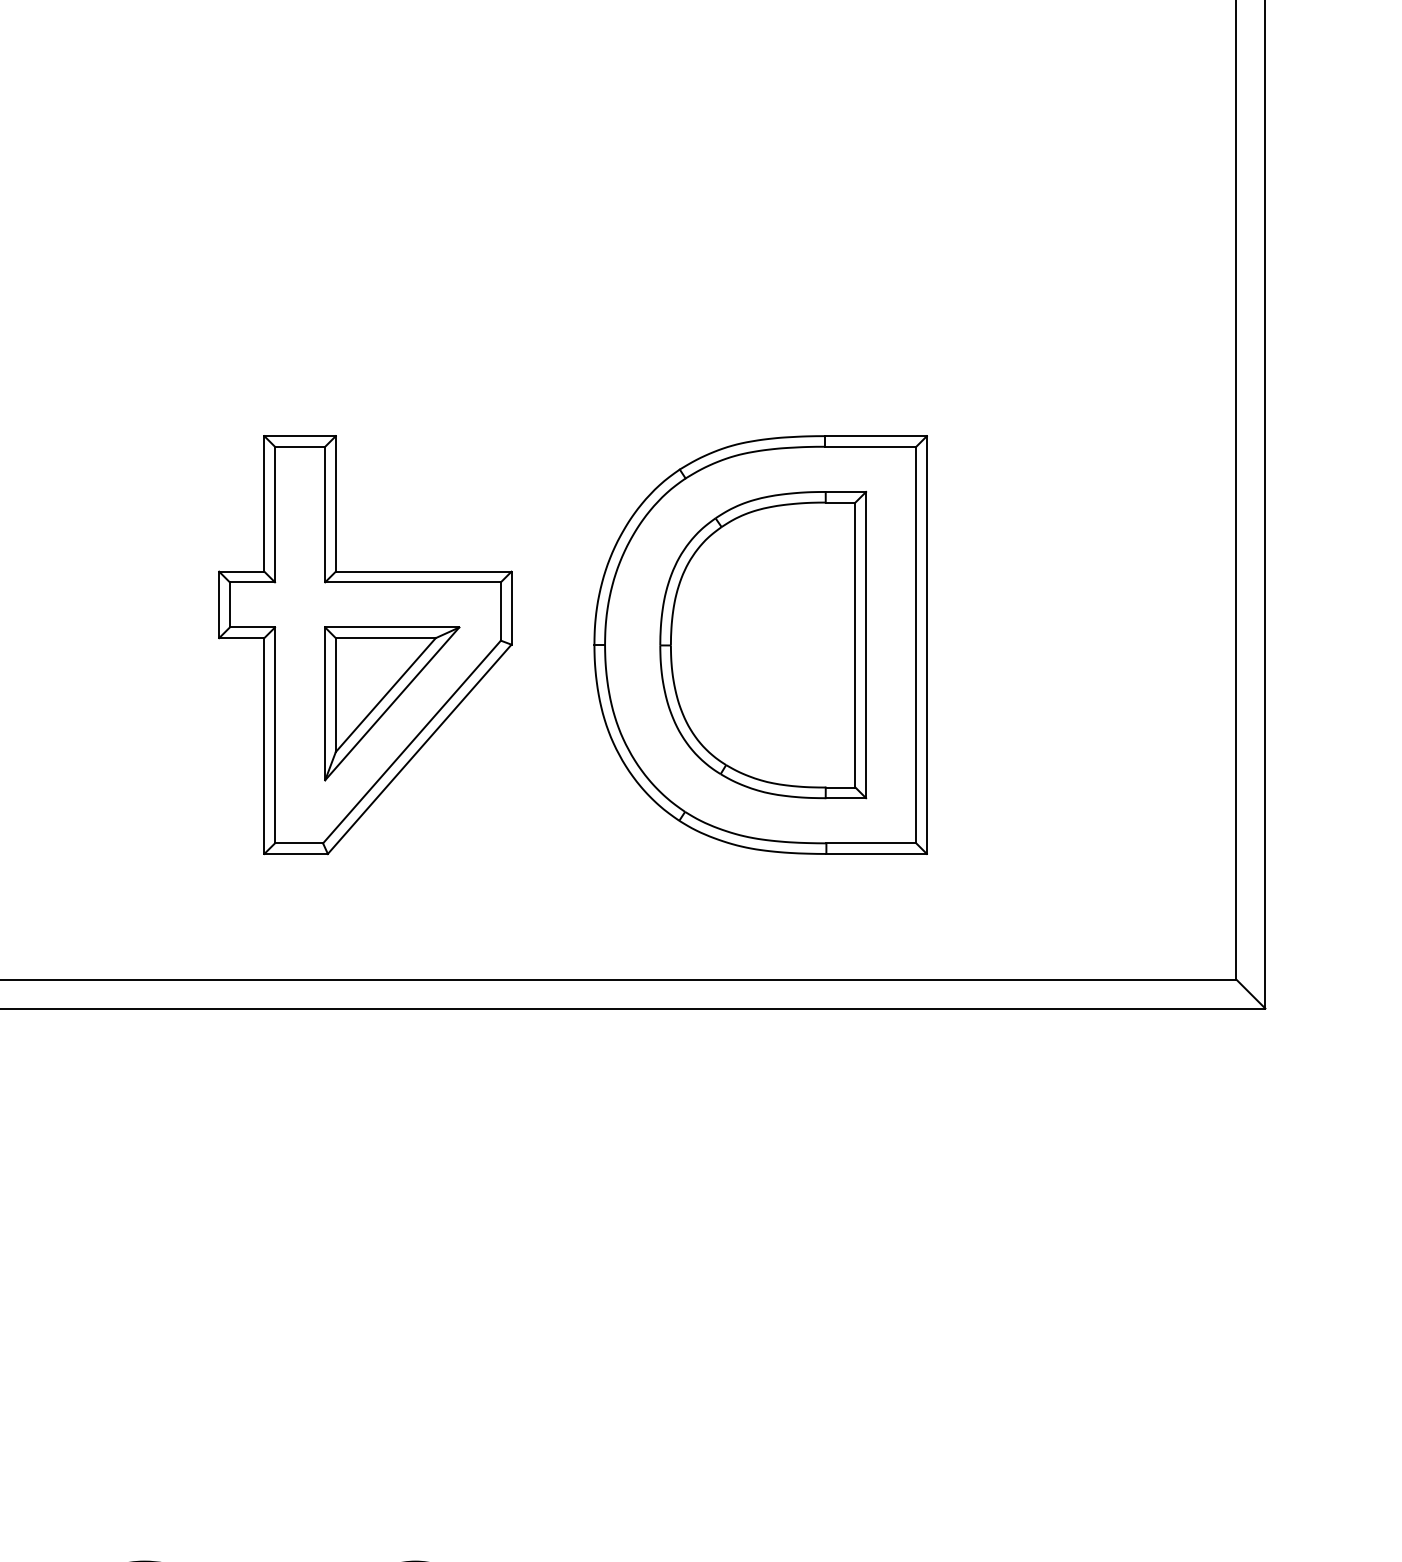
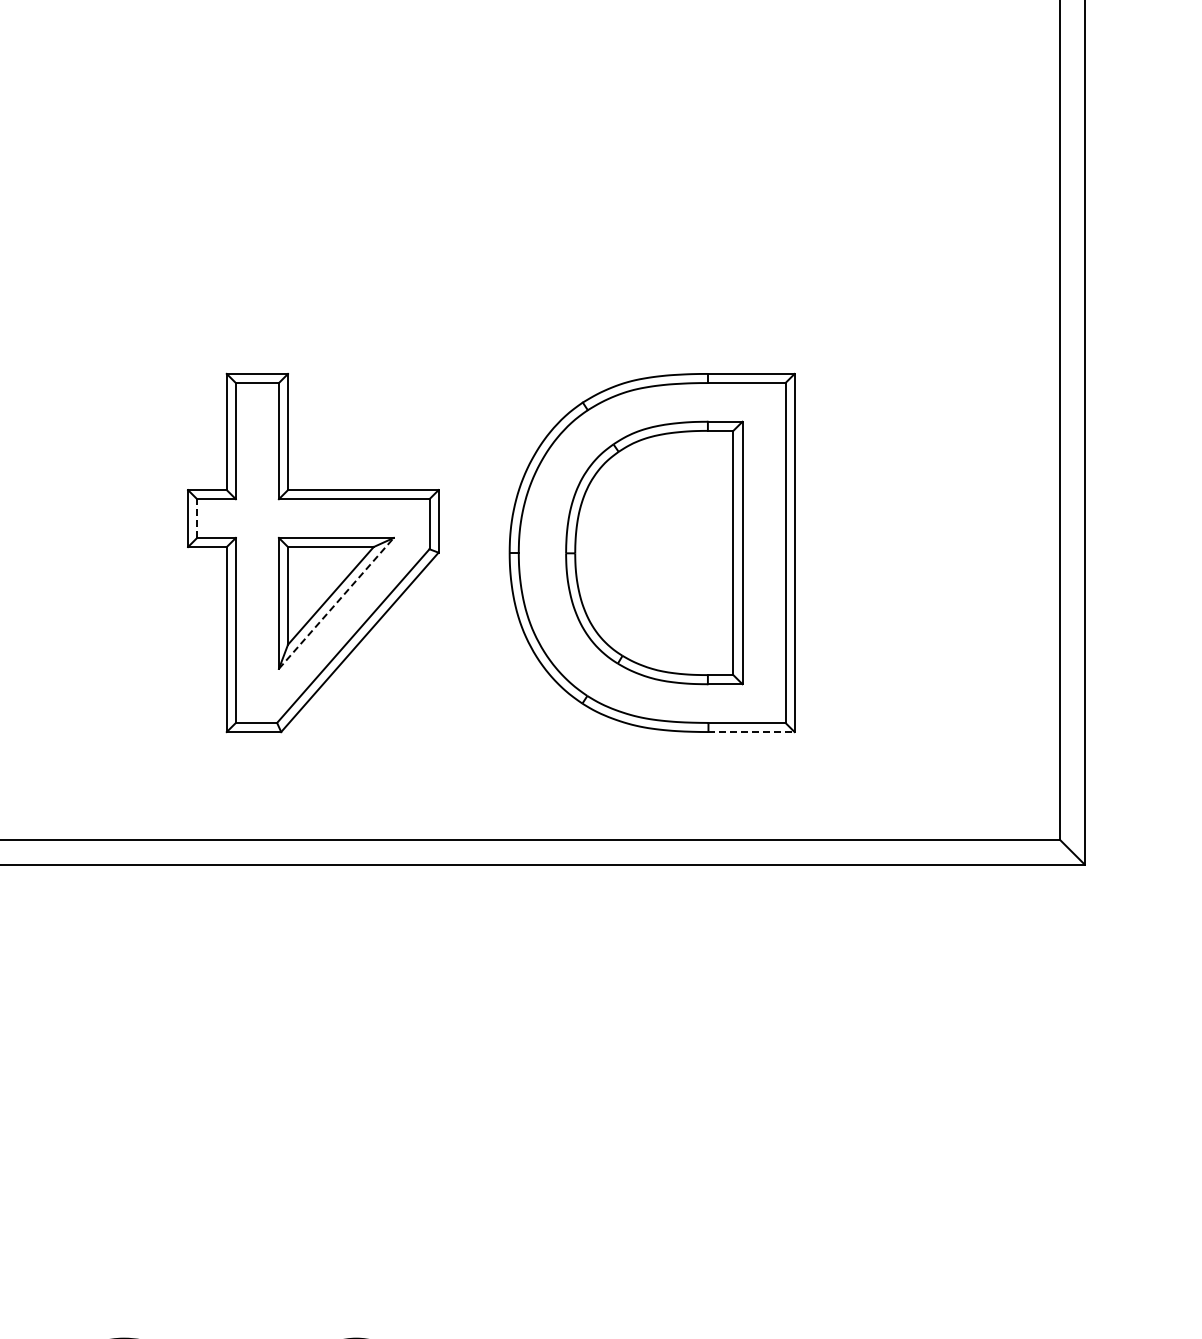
line: (230, 604) -> (197, 518), solid -> dashed
line: (392, 703) -> (336, 603), solid -> dashed
line: (877, 854) -> (752, 732), solid -> dashed

